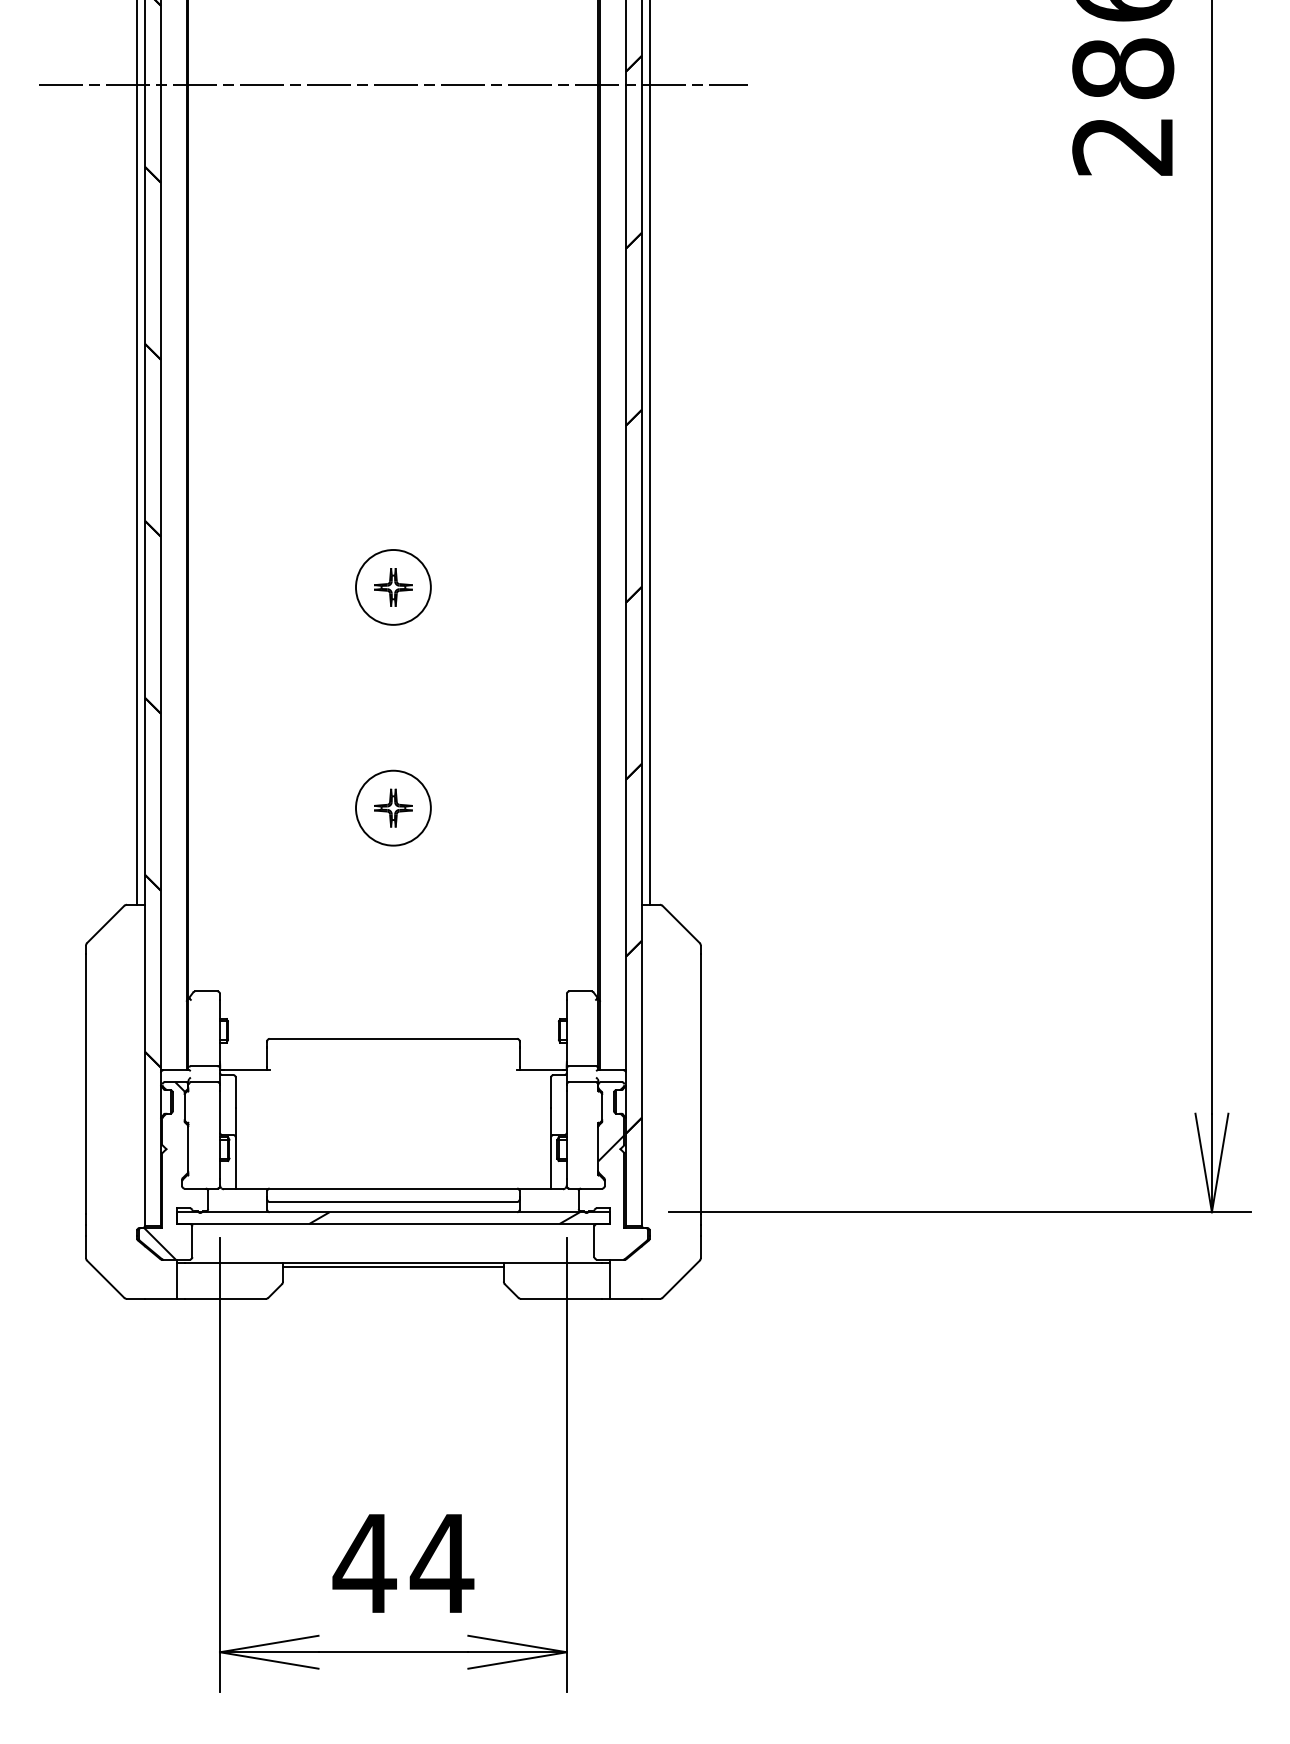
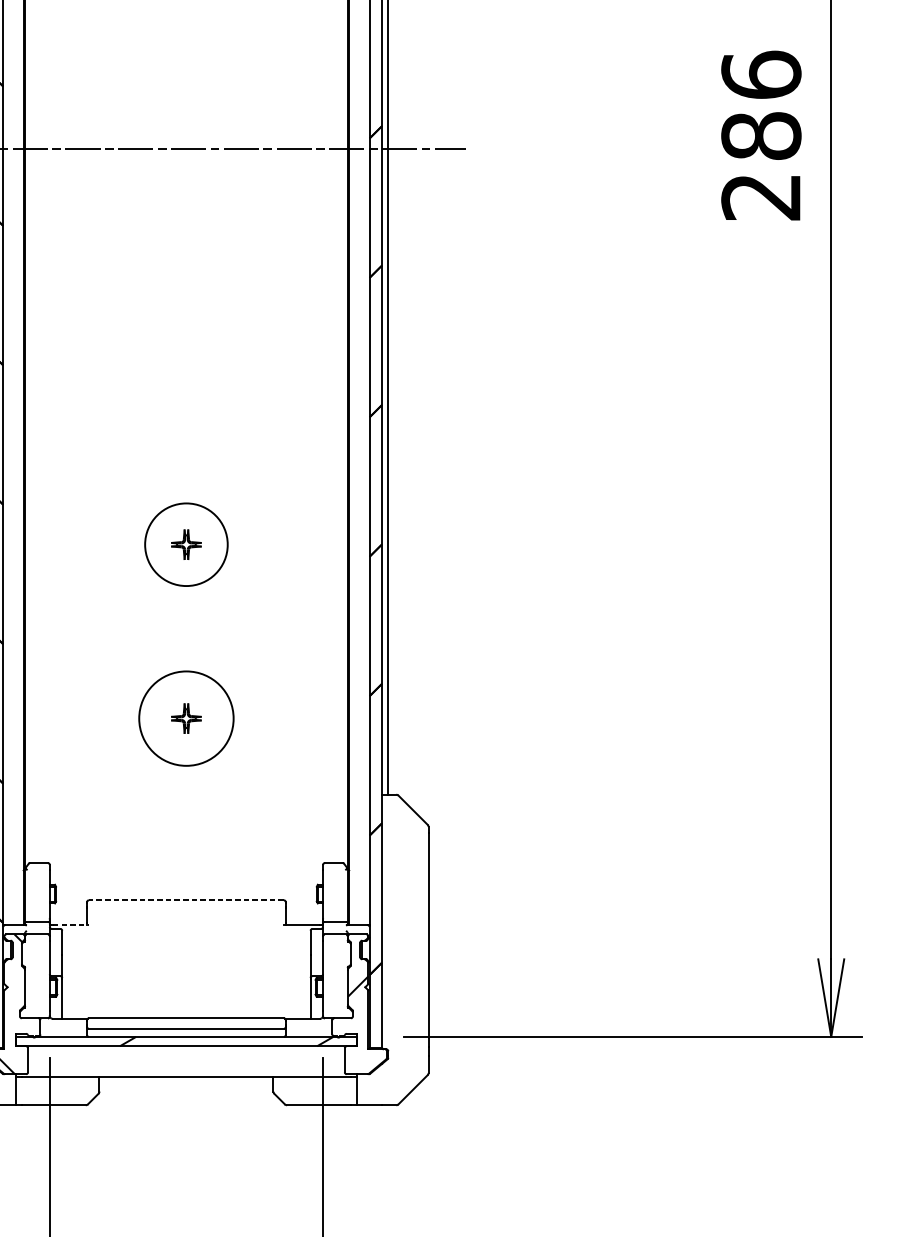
circle: (393, 587) -> (186, 544), size x1.4
circle: (393, 807) -> (186, 718), size x1.6
line: (393, 1038) -> (186, 900), solid -> dashed
line: (246, 1070) -> (70, 925), solid -> dashed
line: (393, 1267) -> (186, 1080), removed

